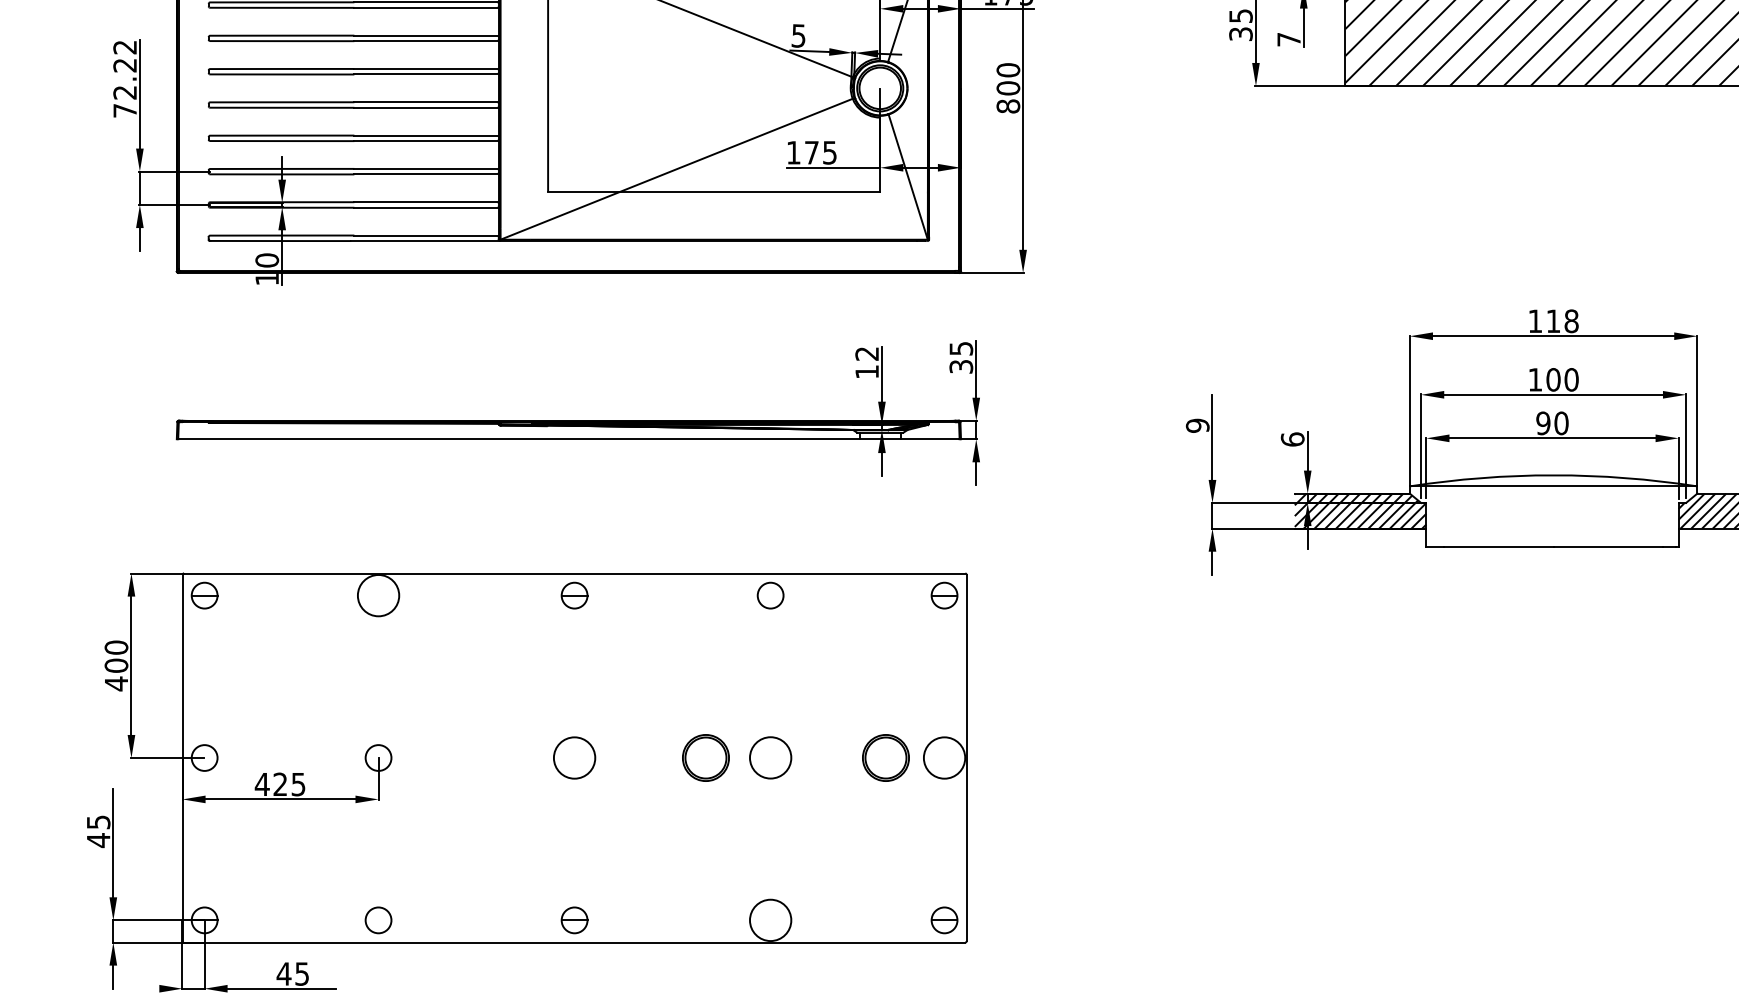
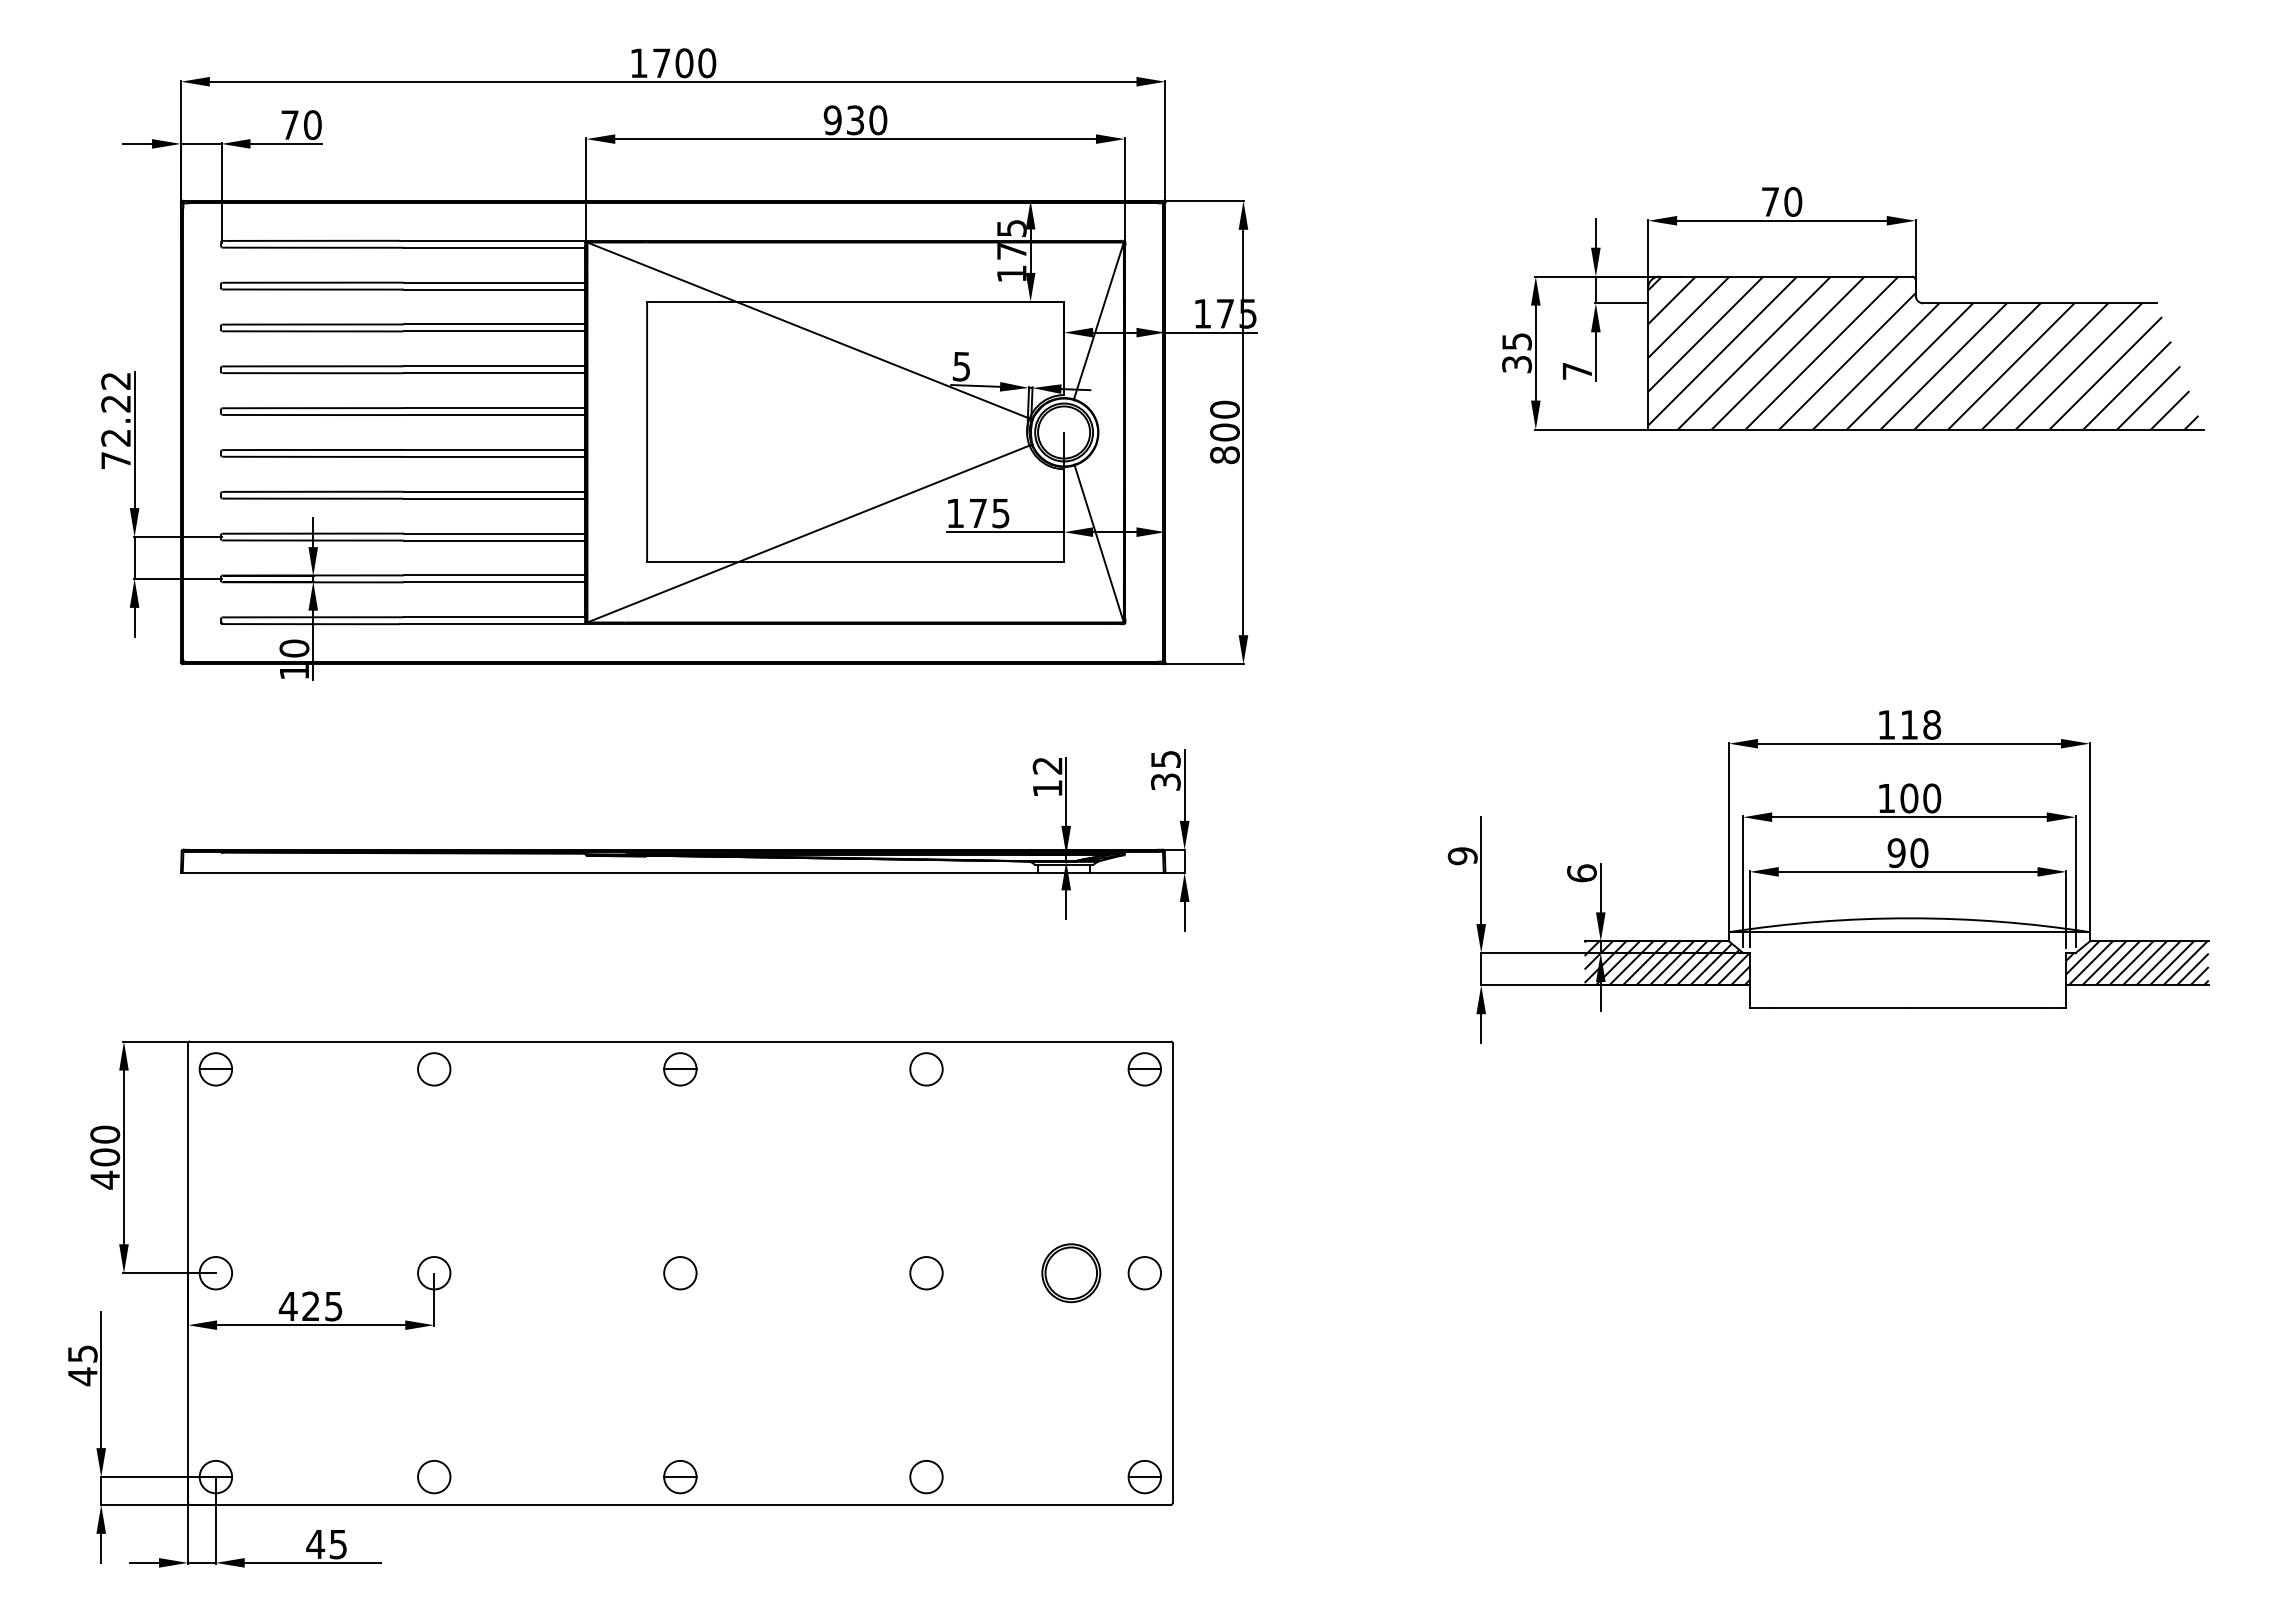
circle: (378, 595) -> (434, 1069), size x0.62
circle: (574, 758) -> (680, 1273), size x0.62
part: (706, 758) -> (845, 1273), removed
circle: (770, 758) -> (926, 1273), size x0.62
circle: (944, 758) -> (1144, 1273), size x0.62
circle: (770, 919) -> (926, 1476), size x0.62
line: (147, 988) -> (144, 1562), added

